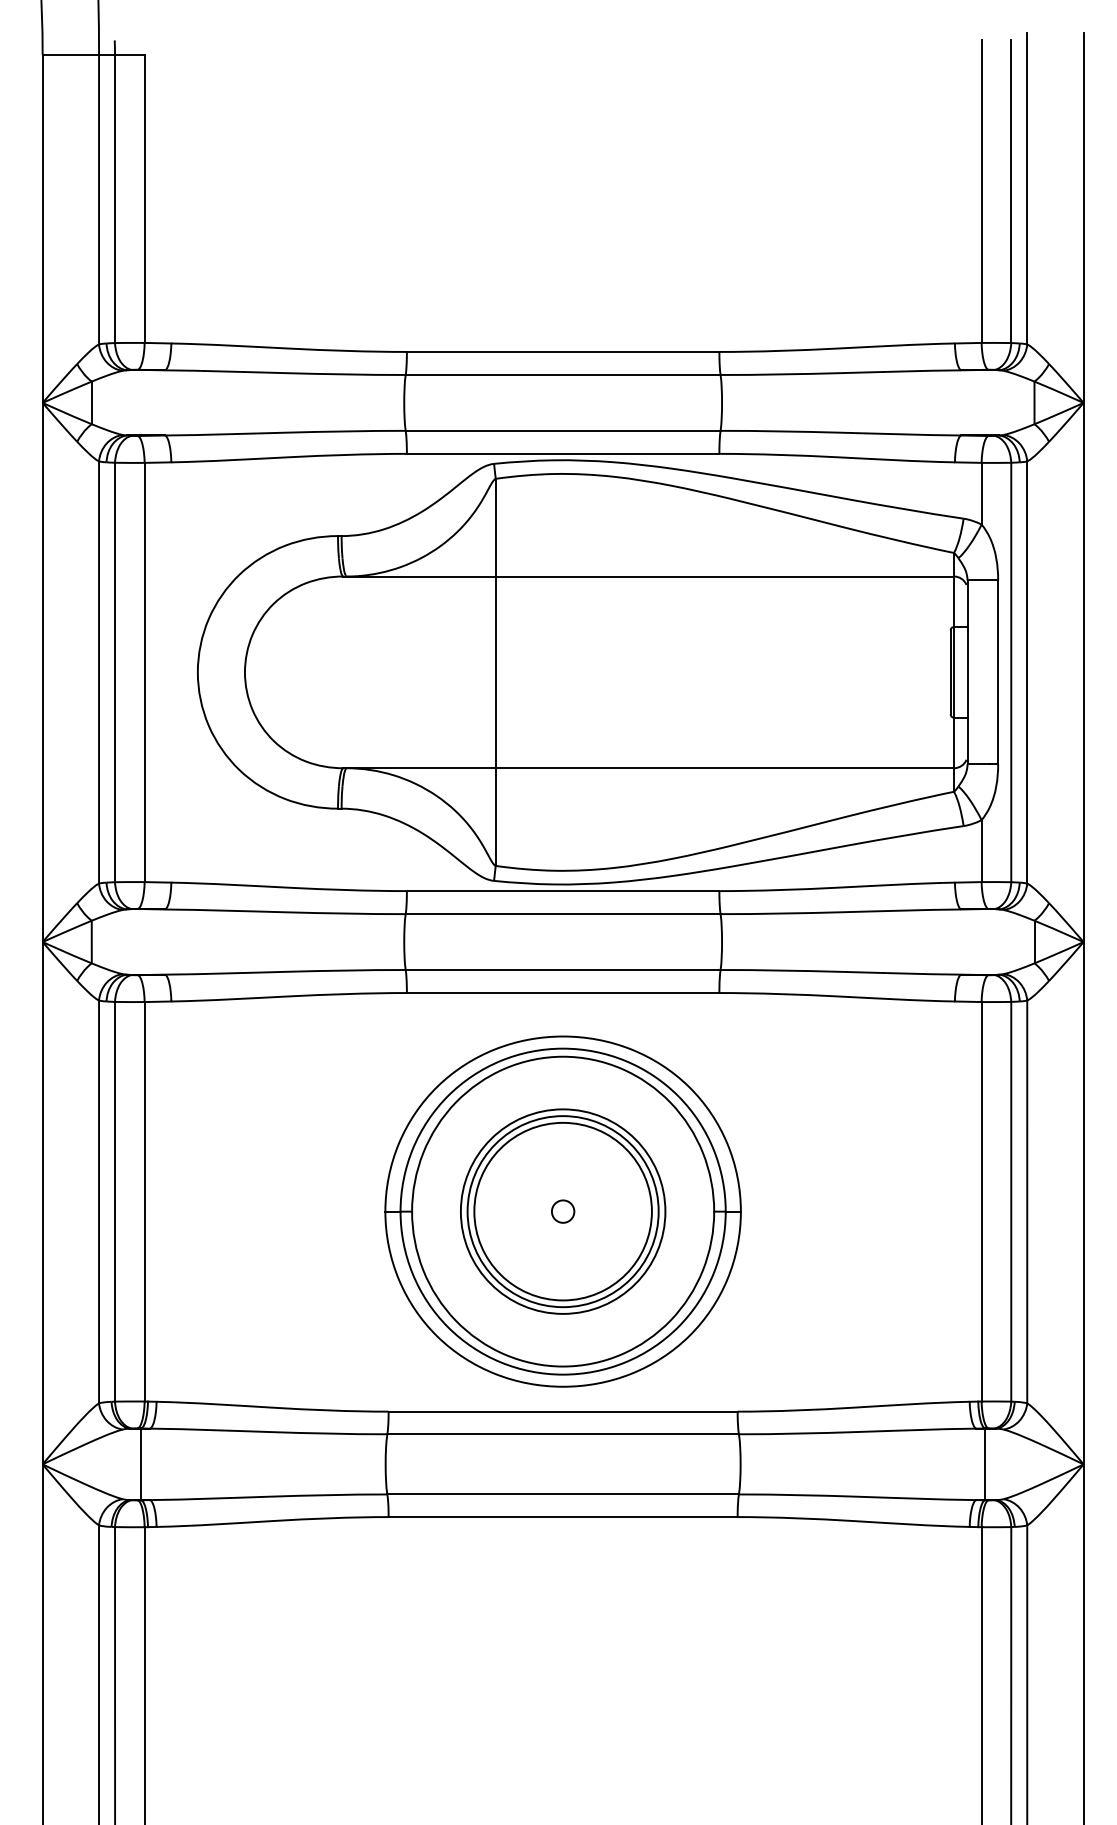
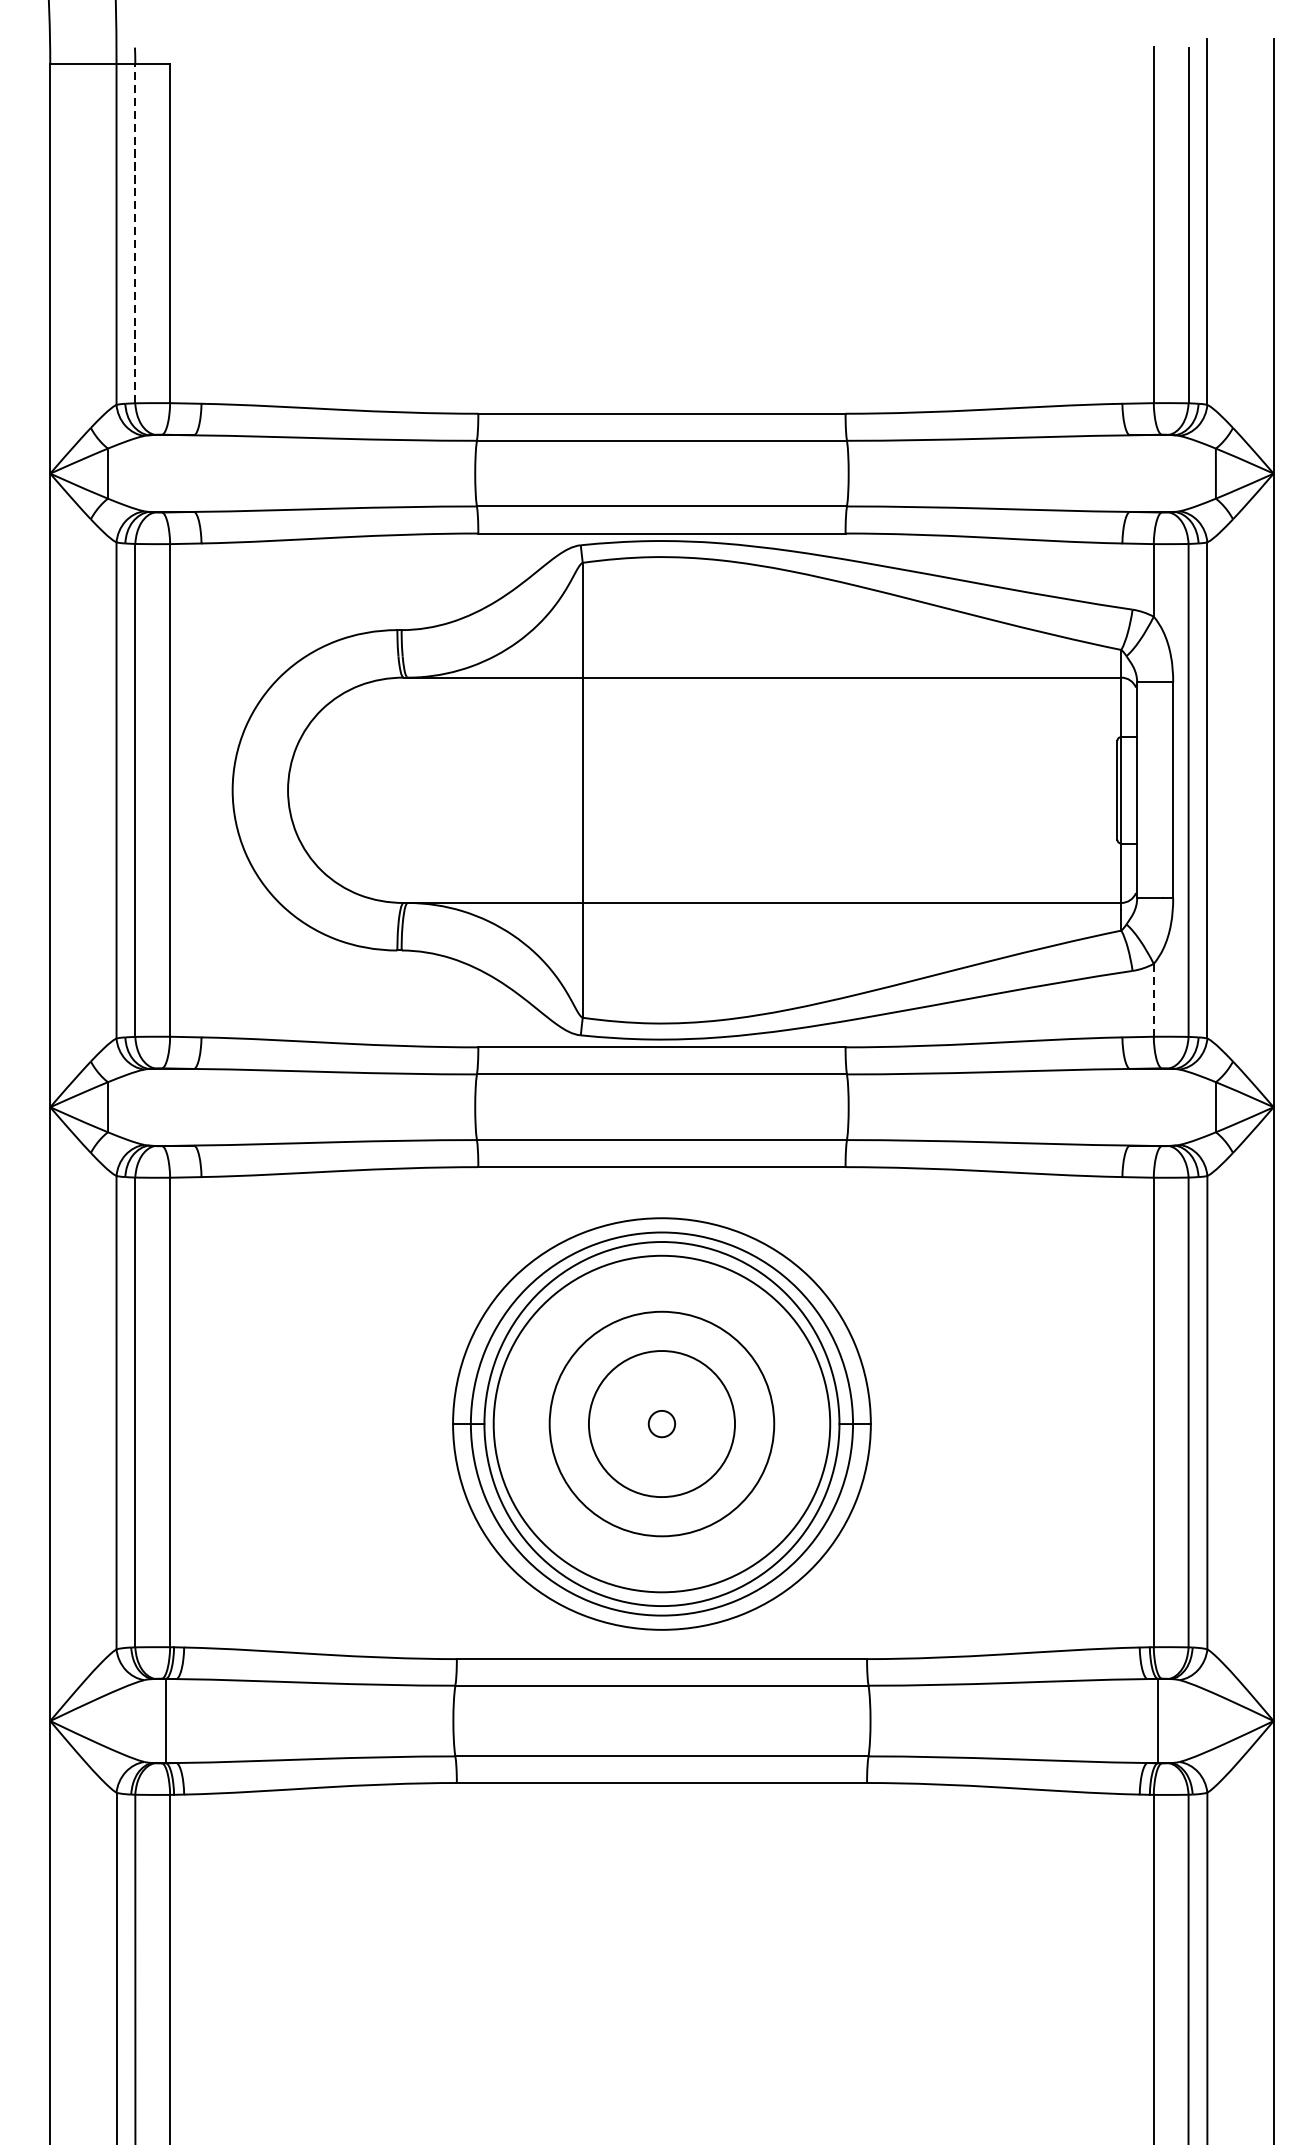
line: (115, 198) -> (135, 233), solid -> dashed
line: (981, 851) -> (1153, 1000), solid -> dashed
circle: (562, 1211) -> (661, 1423), size x0.7
circle: (562, 1211) -> (661, 1423), size x1.4

